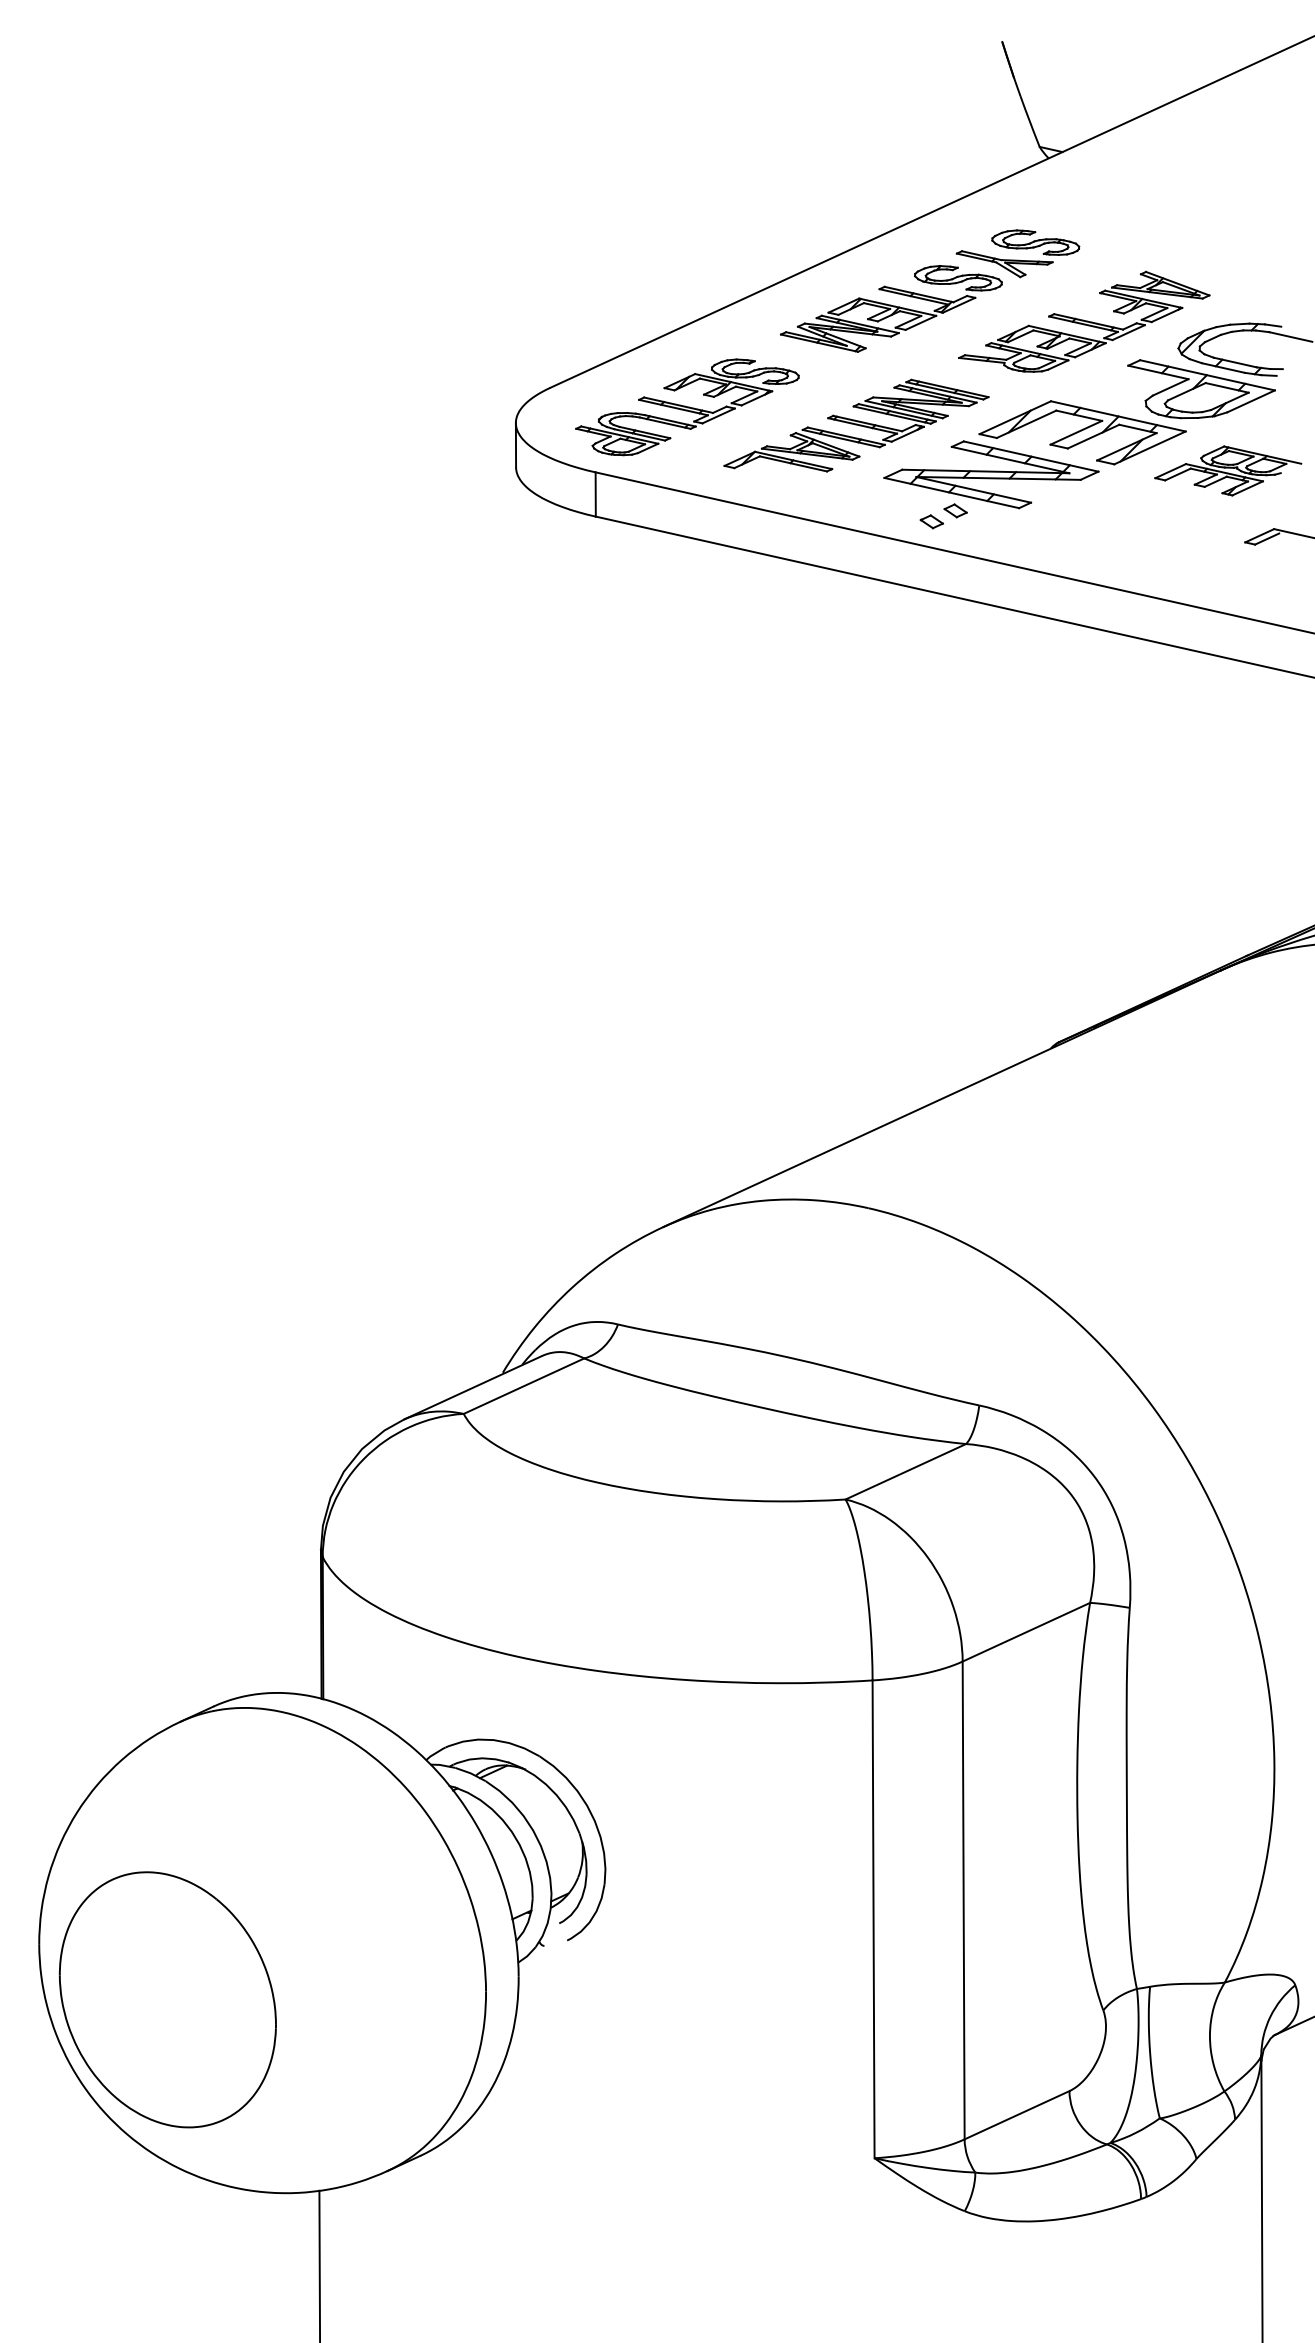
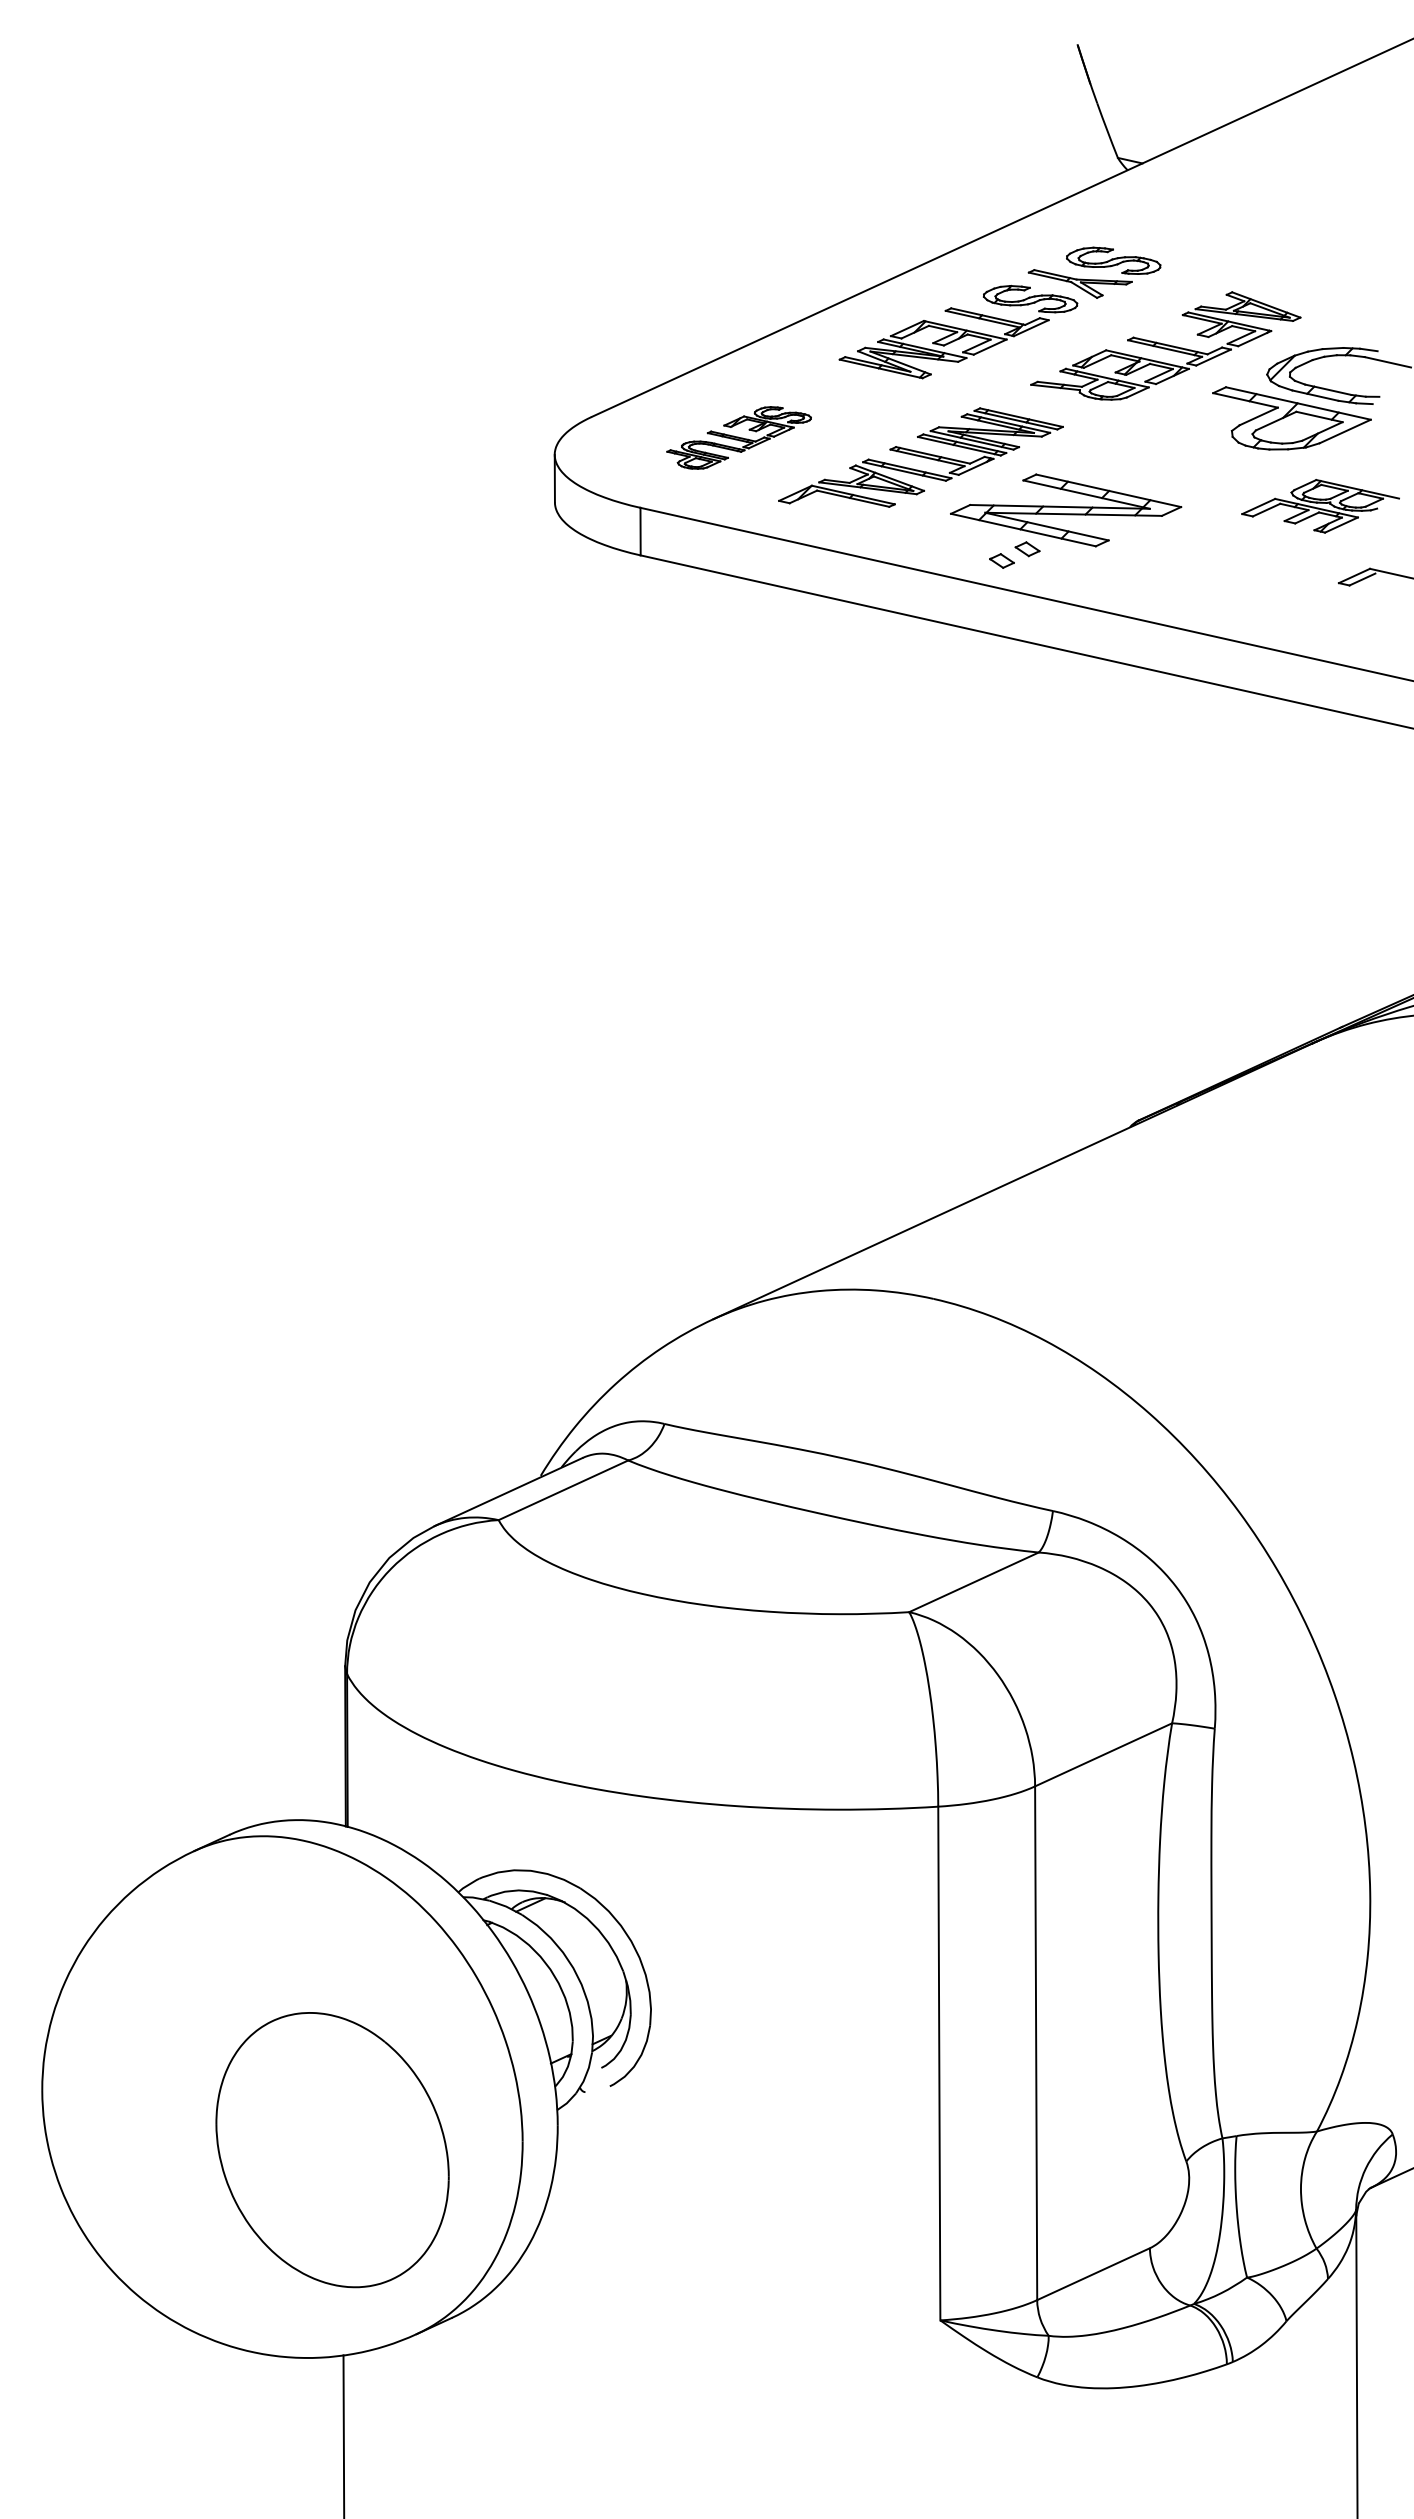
part: (686, 406) -> (738, 437), size x0.6
part: (1082, 433) -> (1163, 465), removed
part: (167, 2000) -> (332, 2150), moved

